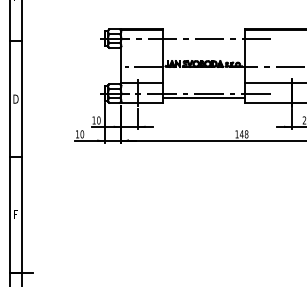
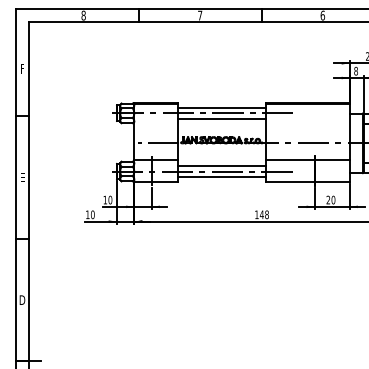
line: (203, 34) -> (221, 108), added
line: (203, 43) -> (221, 118), added
line: (203, 88) -> (221, 166), added
text: (15, 99) -> (22, 177), D -> E
text: (15, 214) -> (22, 299), F -> D

